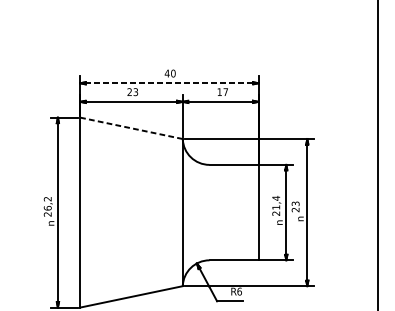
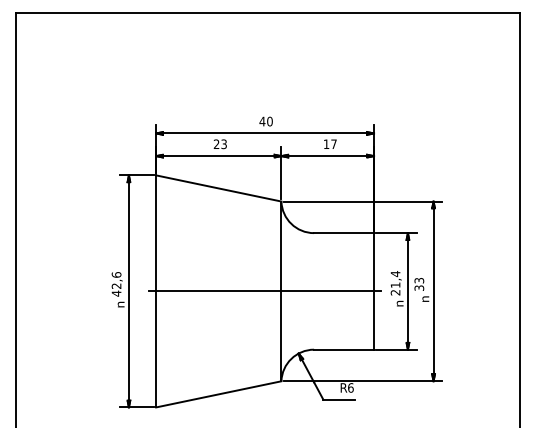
line: (168, 83) -> (264, 133), dashed -> solid
line: (131, 128) -> (218, 188), dashed -> solid
text: (47, 206) -> (116, 284), 26,2 -> 42,6
text: (295, 209) -> (419, 287), 23 -> 33
line: (168, 212) -> (264, 291), added

